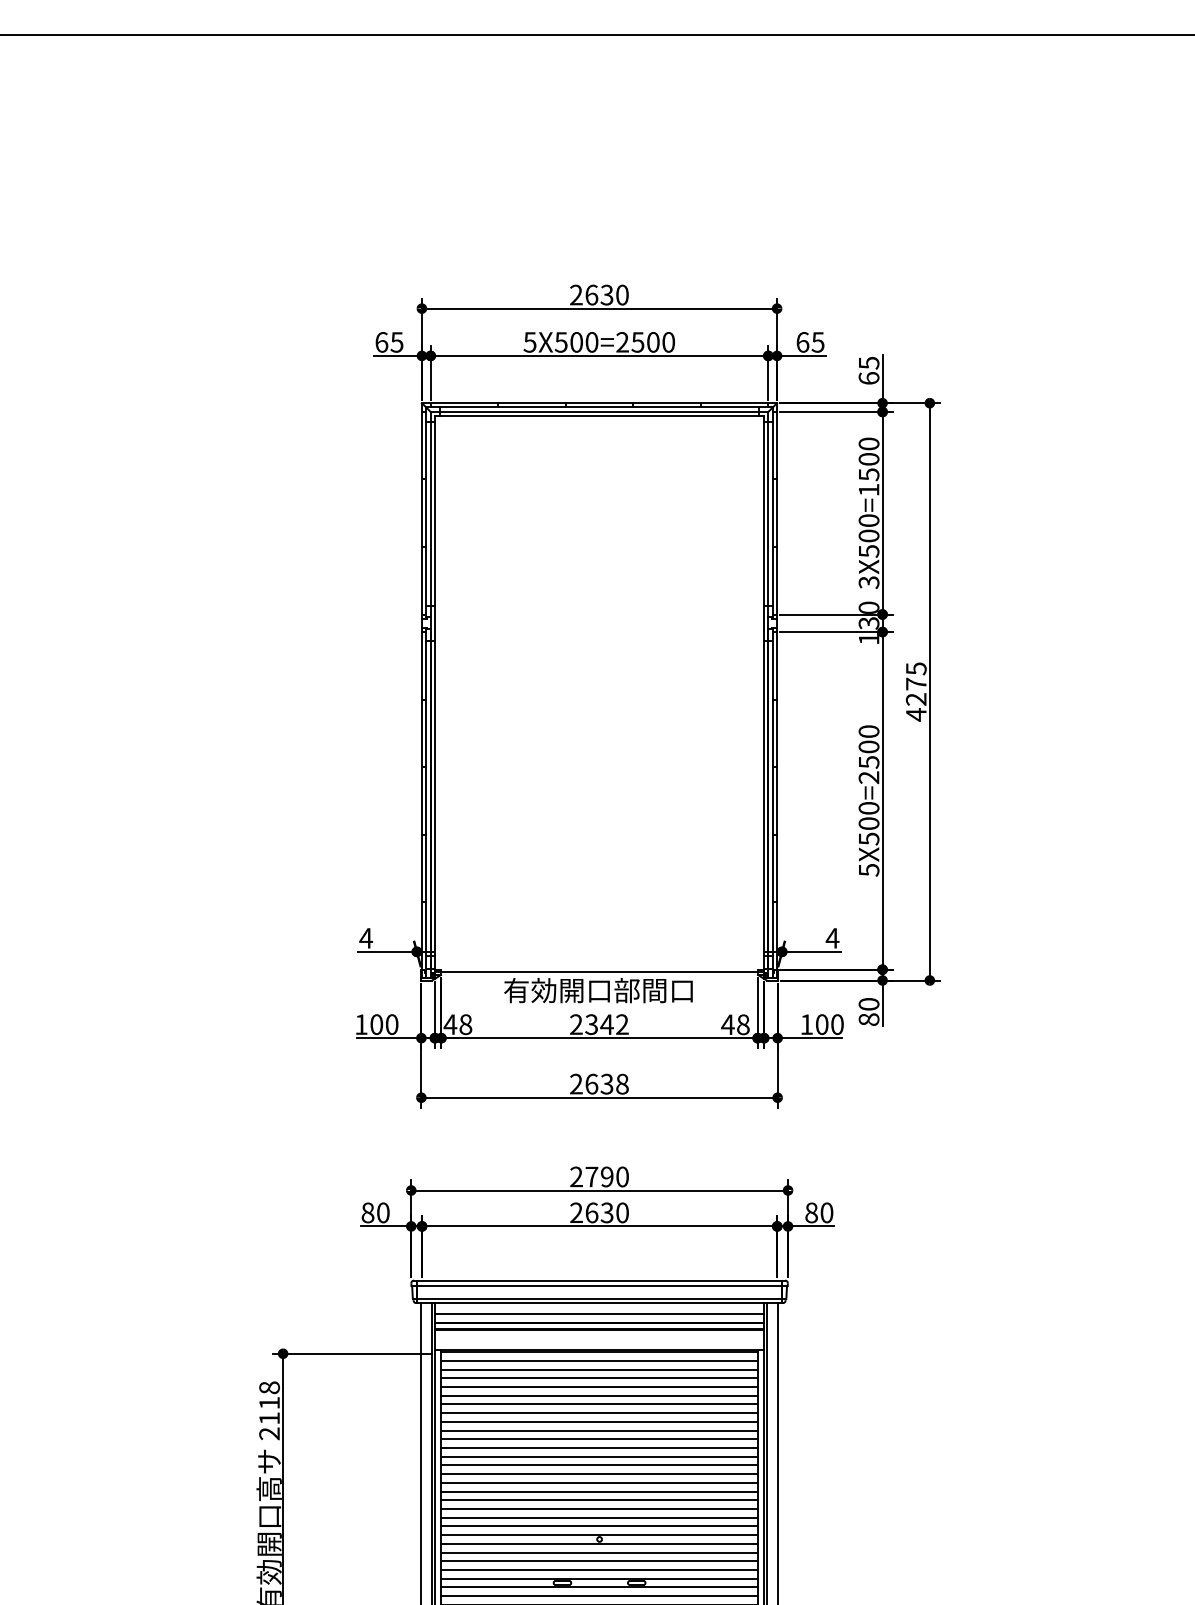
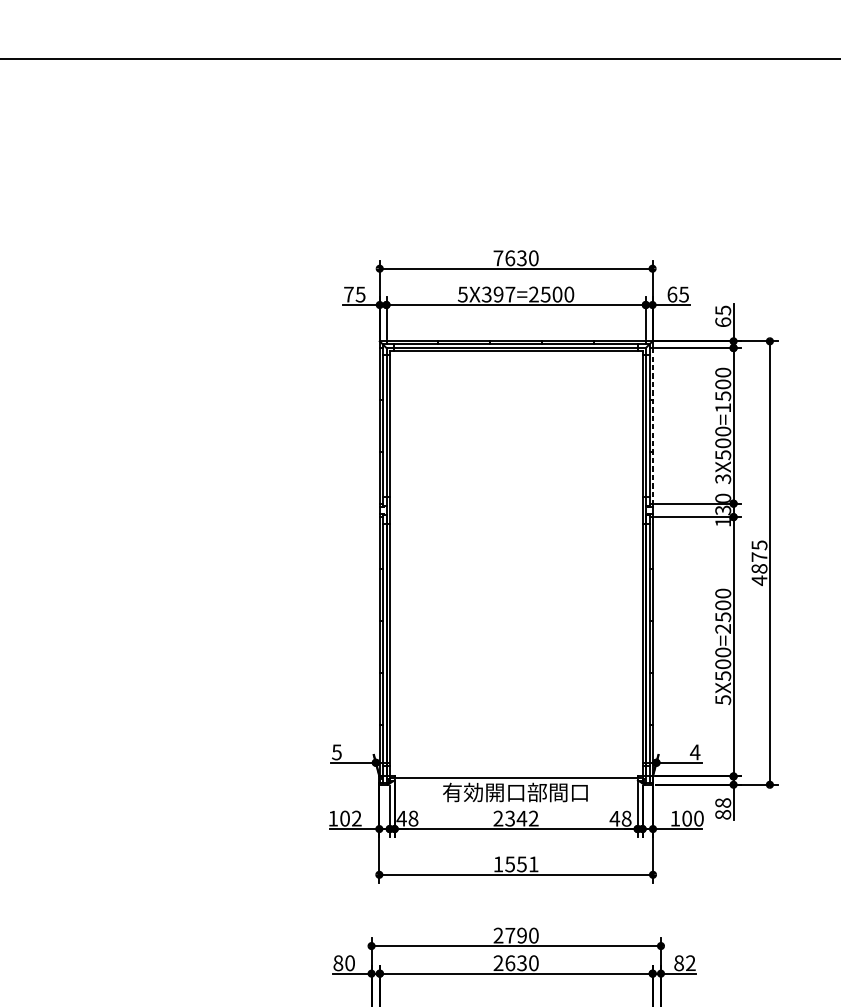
text: (576, 294) -> (498, 257), 2630 -> 7630
text: (381, 342) -> (348, 294), 65 -> 75
text: (576, 342) -> (498, 294), 5X500=2500 -> 5X397=2500
line: (777, 513) -> (652, 426), solid -> dashed
text: (915, 699) -> (758, 568), 4275 -> 4875
text: (366, 938) -> (337, 752), 4 -> 5
text: (869, 1004) -> (723, 803), 80 -> 88
text: (391, 1024) -> (356, 818), 100 -> 102
text: (599, 1083) -> (516, 863), 2638 -> 1551
text: (826, 1212) -> (690, 962), 80 -> 82

